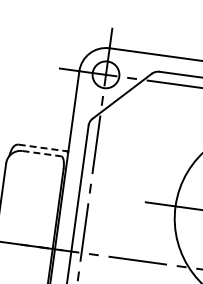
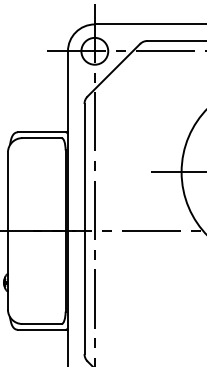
line: (43, 148) -> (42, 132), dashed -> solid
line: (42, 154) -> (42, 138), dashed -> solid

